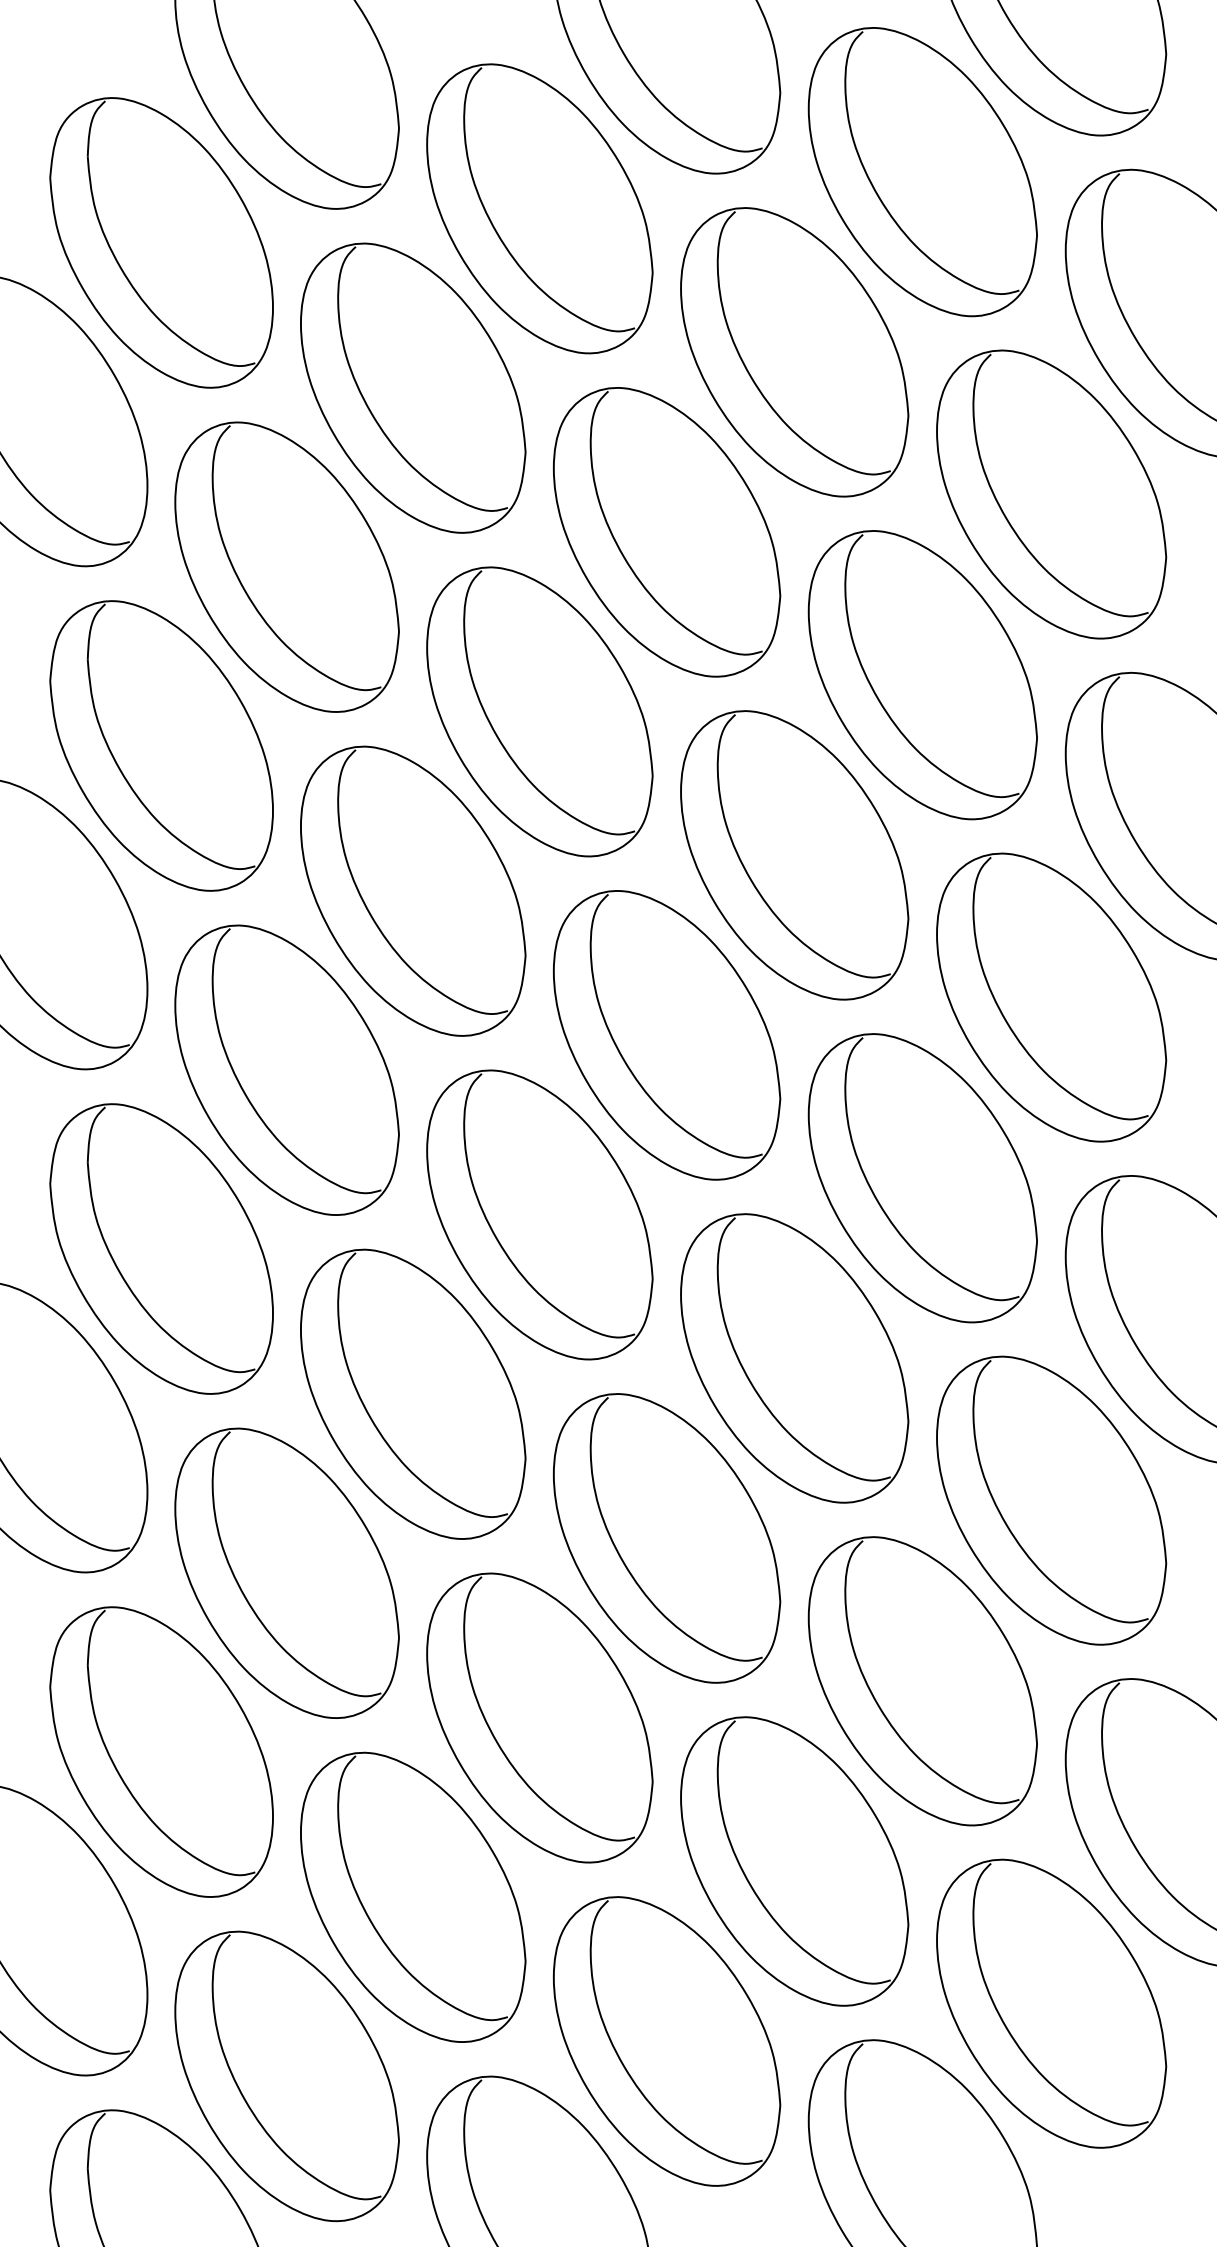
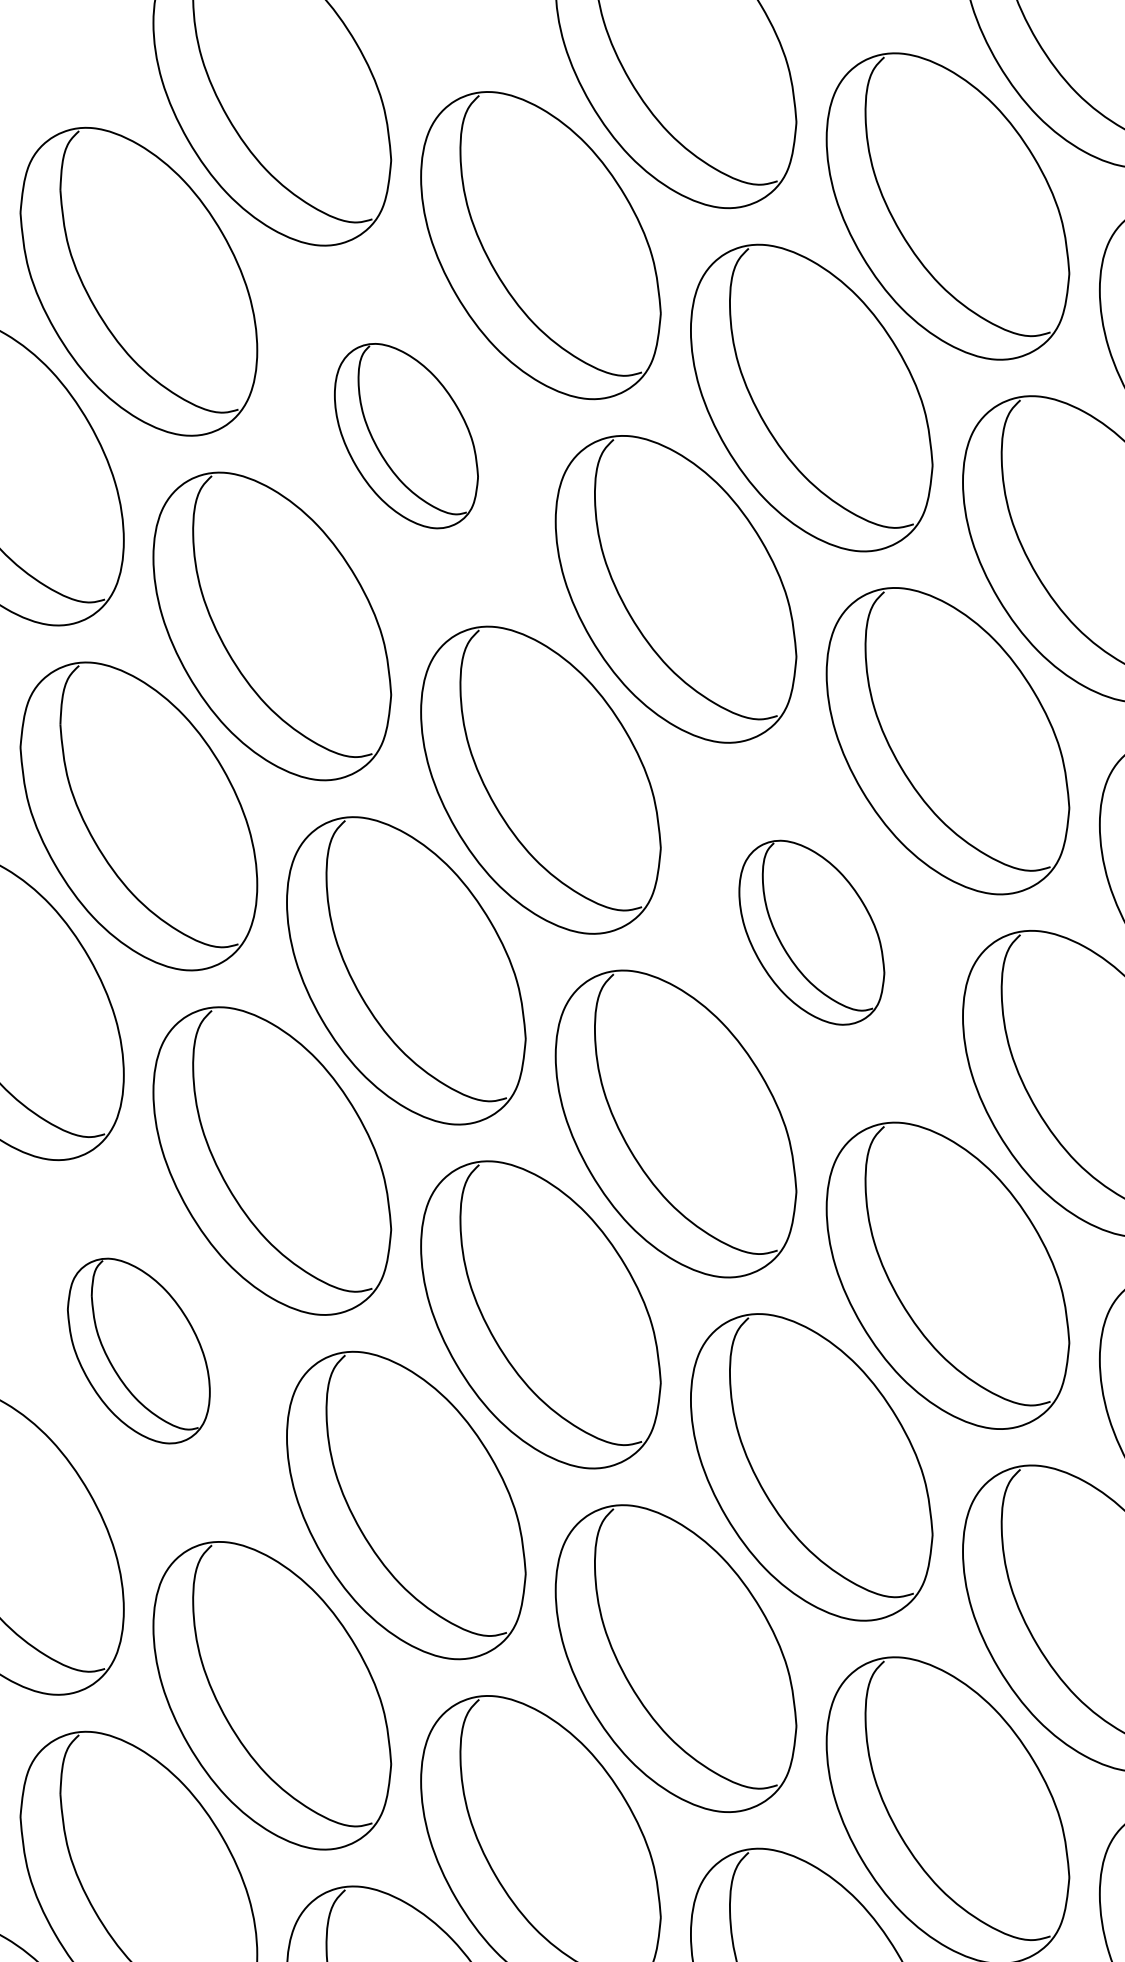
part: (413, 387) -> (406, 435), size x0.6
part: (794, 855) -> (811, 932), size x0.6
part: (161, 1248) -> (138, 1350), size x0.6

